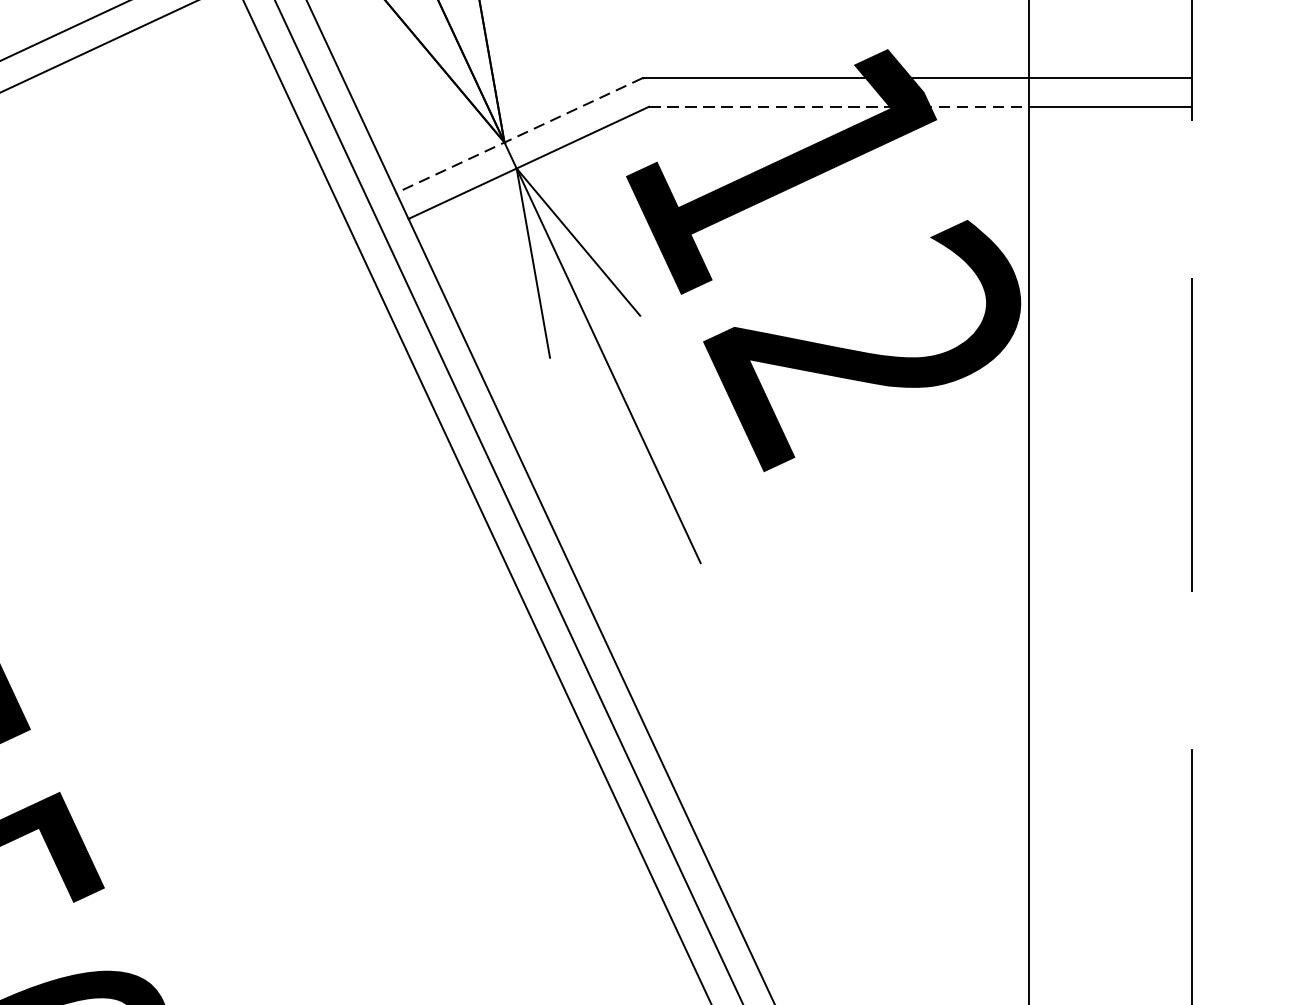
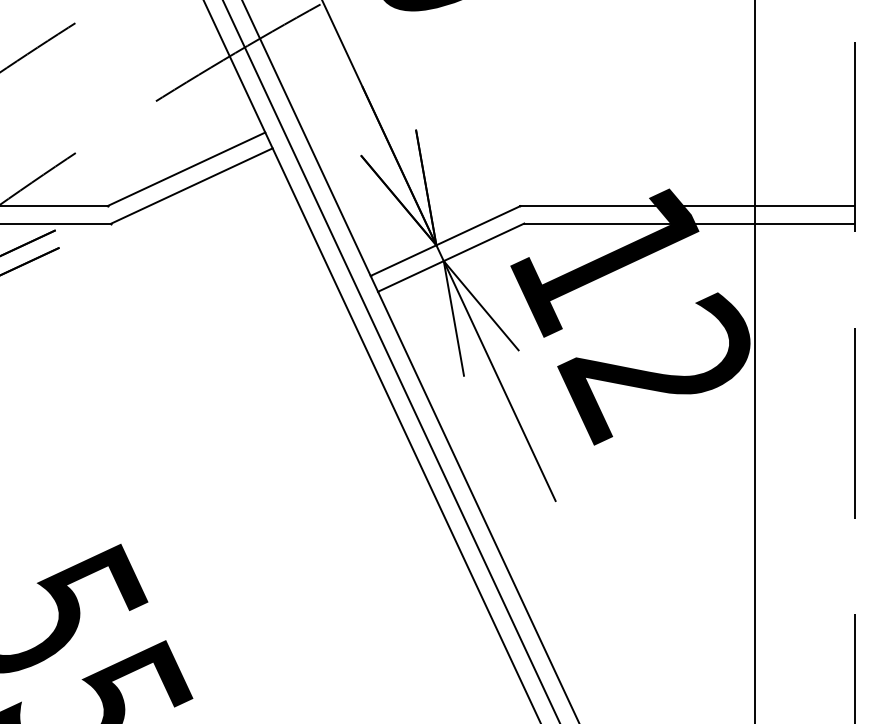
line: (840, 106) -> (640, 223), dashed -> solid
line: (519, 136) -> (445, 241), dashed -> solid

